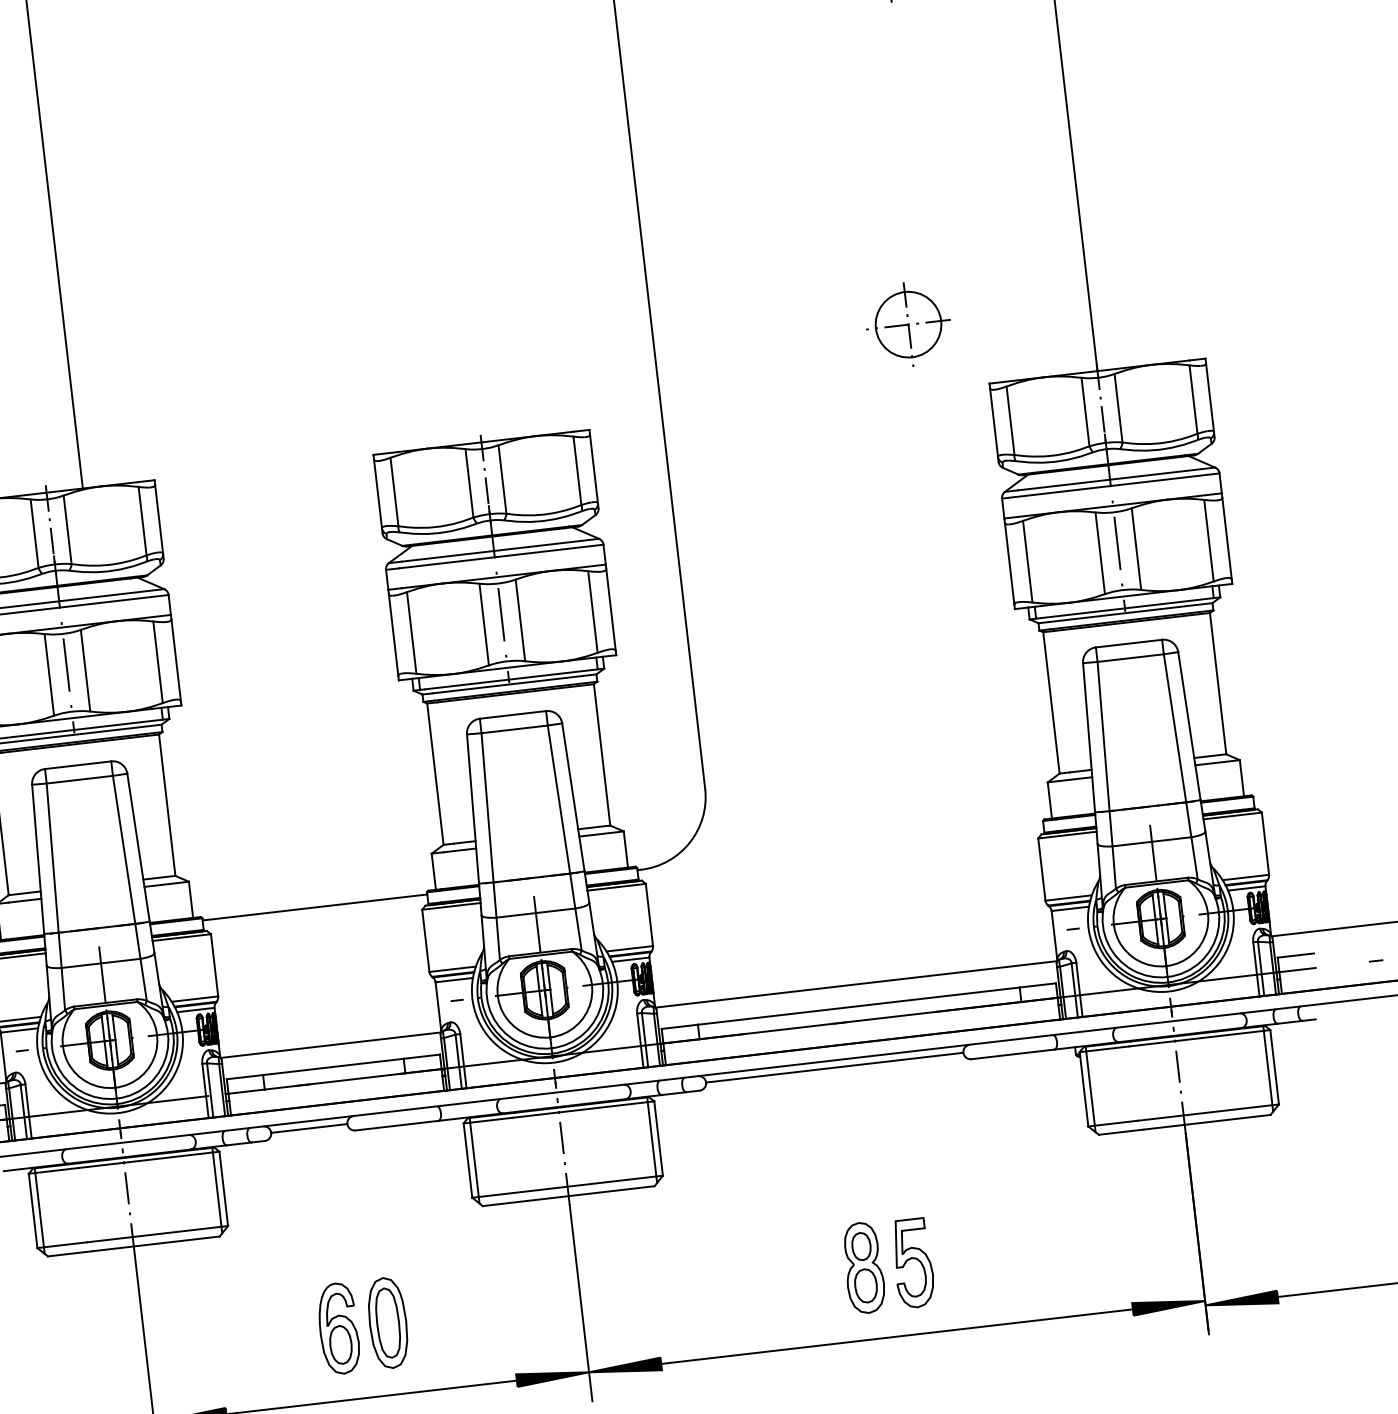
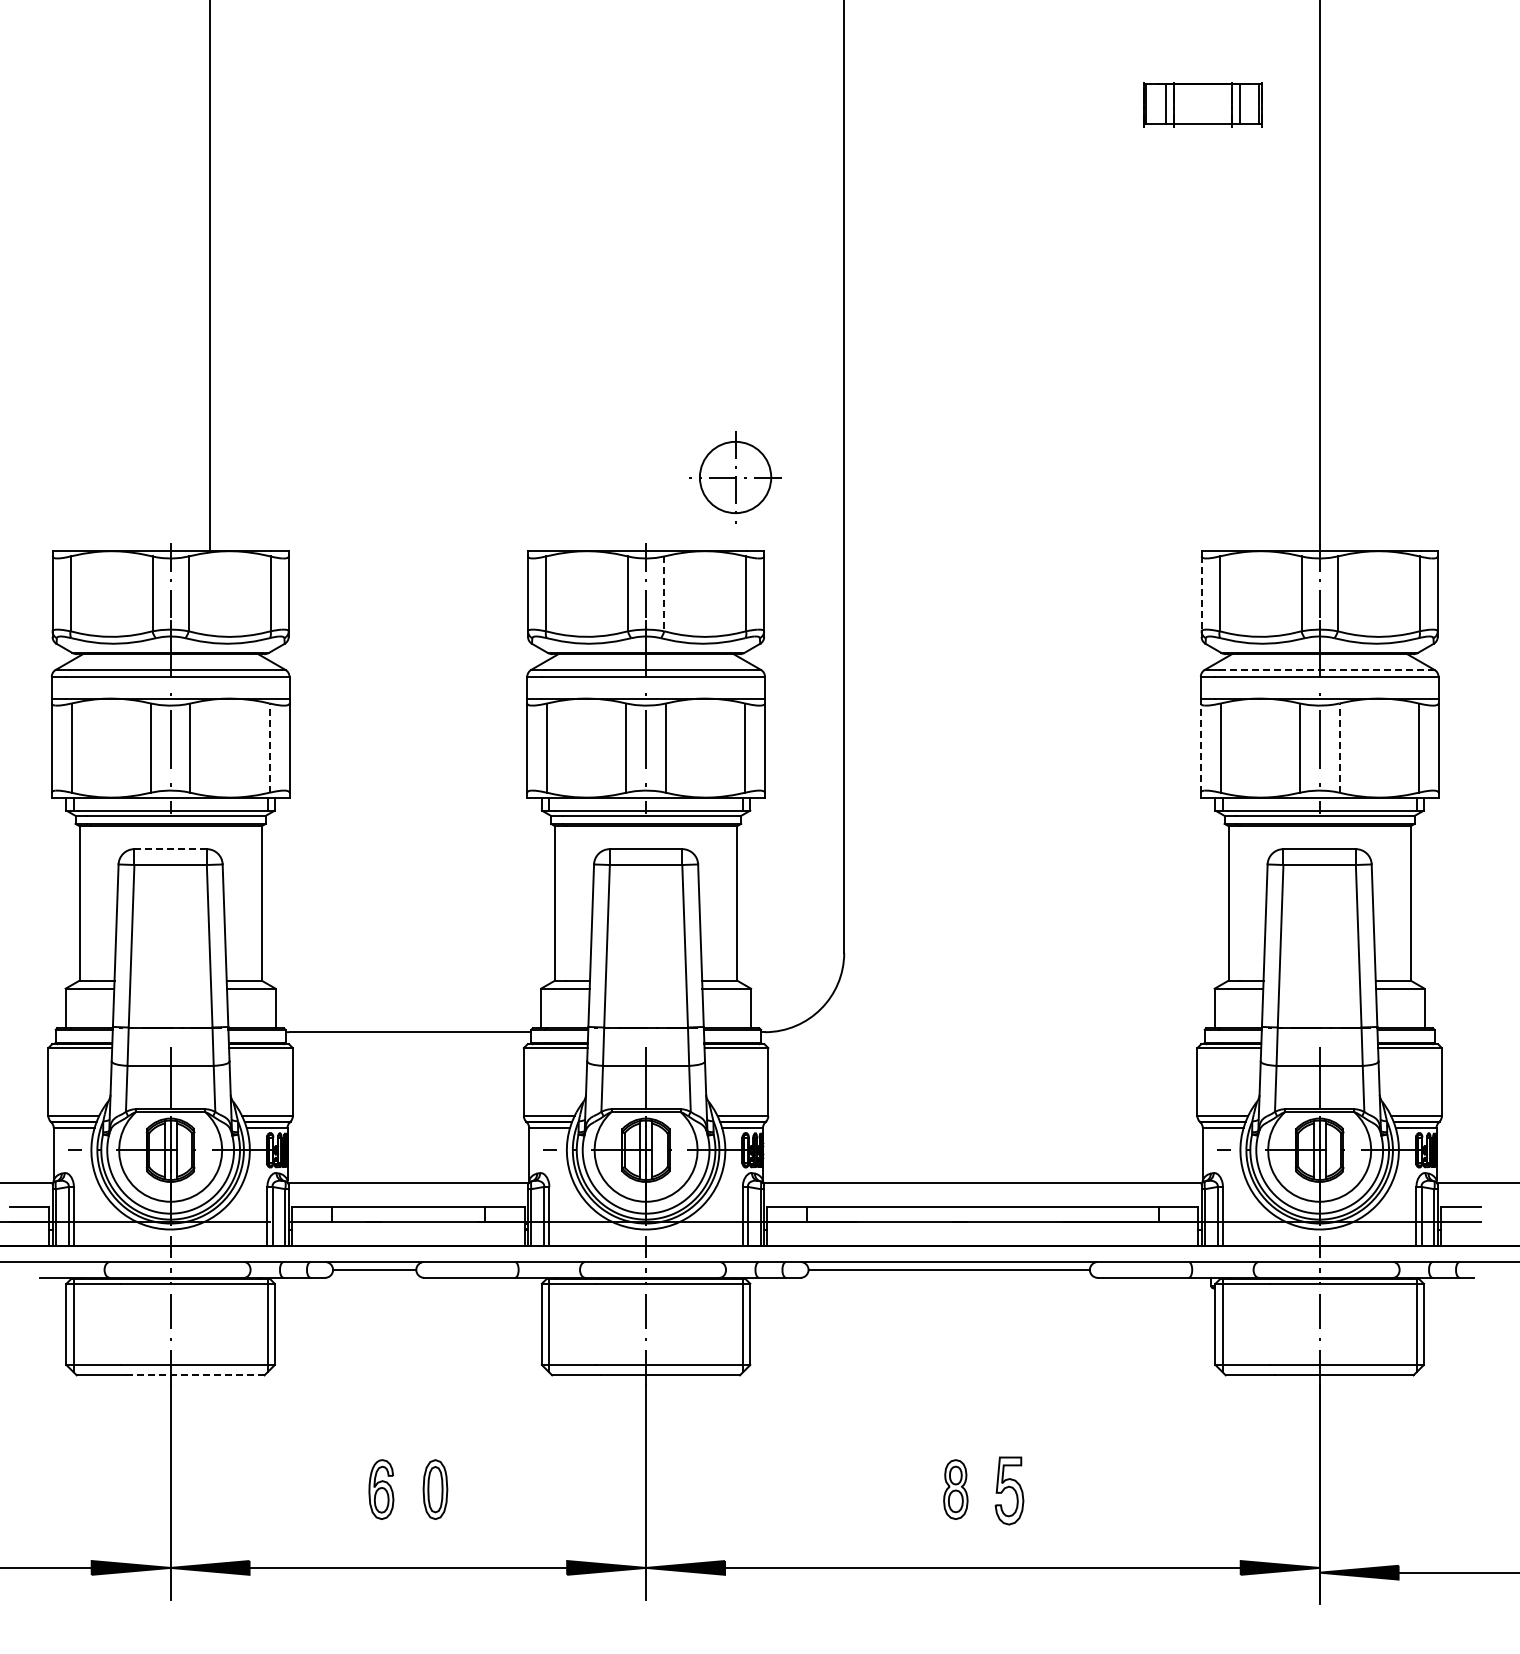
part: (908, 324) -> (735, 477), moved
line: (994, 423) -> (1201, 594), solid -> dashed
line: (1116, 478) -> (1326, 669), solid -> dashed
line: (502, 480) -> (664, 594), solid -> dashed
line: (1136, 549) -> (1339, 748), solid -> dashed
line: (1009, 564) -> (1200, 748), solid -> dashed
line: (157, 662) -> (269, 748), solid -> dashed
line: (78, 765) -> (171, 849), solid -> dashed
line: (156, 1243) -> (195, 1375), solid -> dashed
part: (913, 1263) -> (1009, 1490), size x0.7
part: (863, 1267) -> (955, 1489), size x0.6
part: (388, 1322) -> (435, 1489), size x0.6
part: (338, 1328) -> (381, 1489), size x0.6

